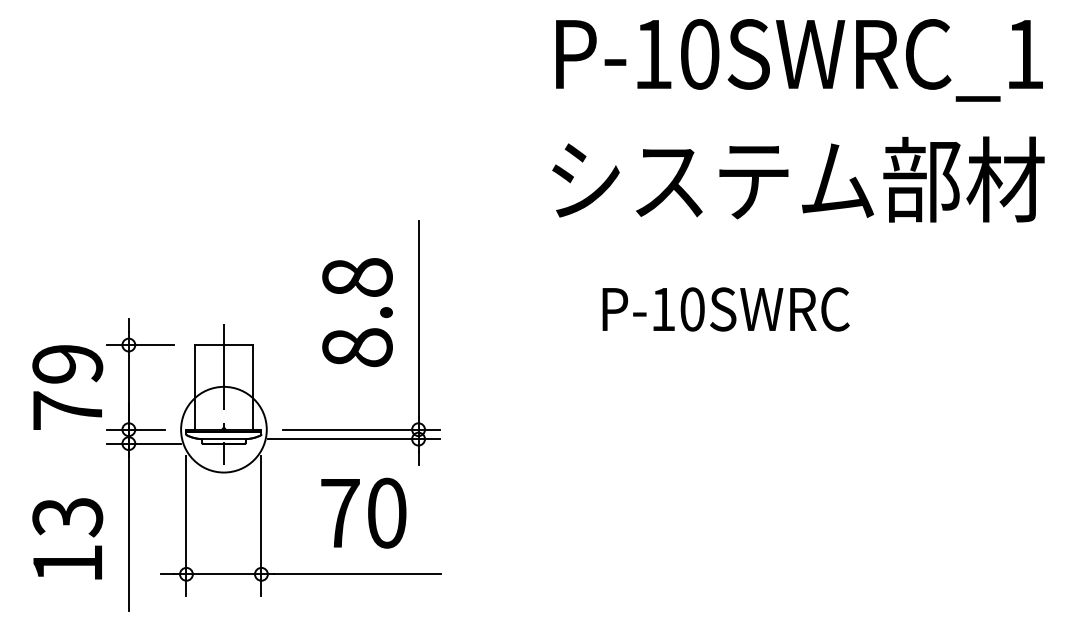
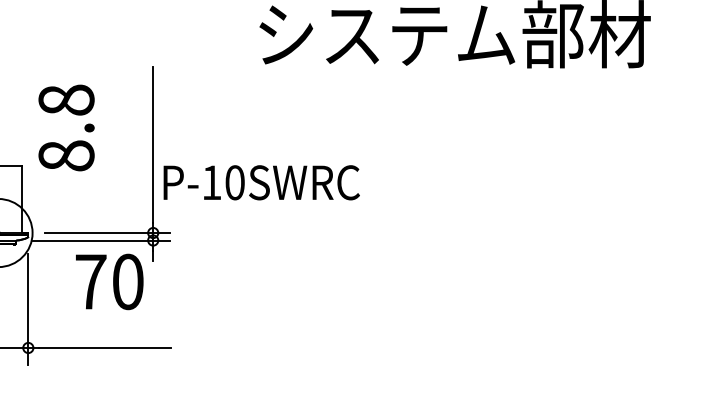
text: (725, 309) -> (261, 182), moved
text: (357, 312) -> (66, 127), moved
text: (363, 512) -> (109, 281), moved

